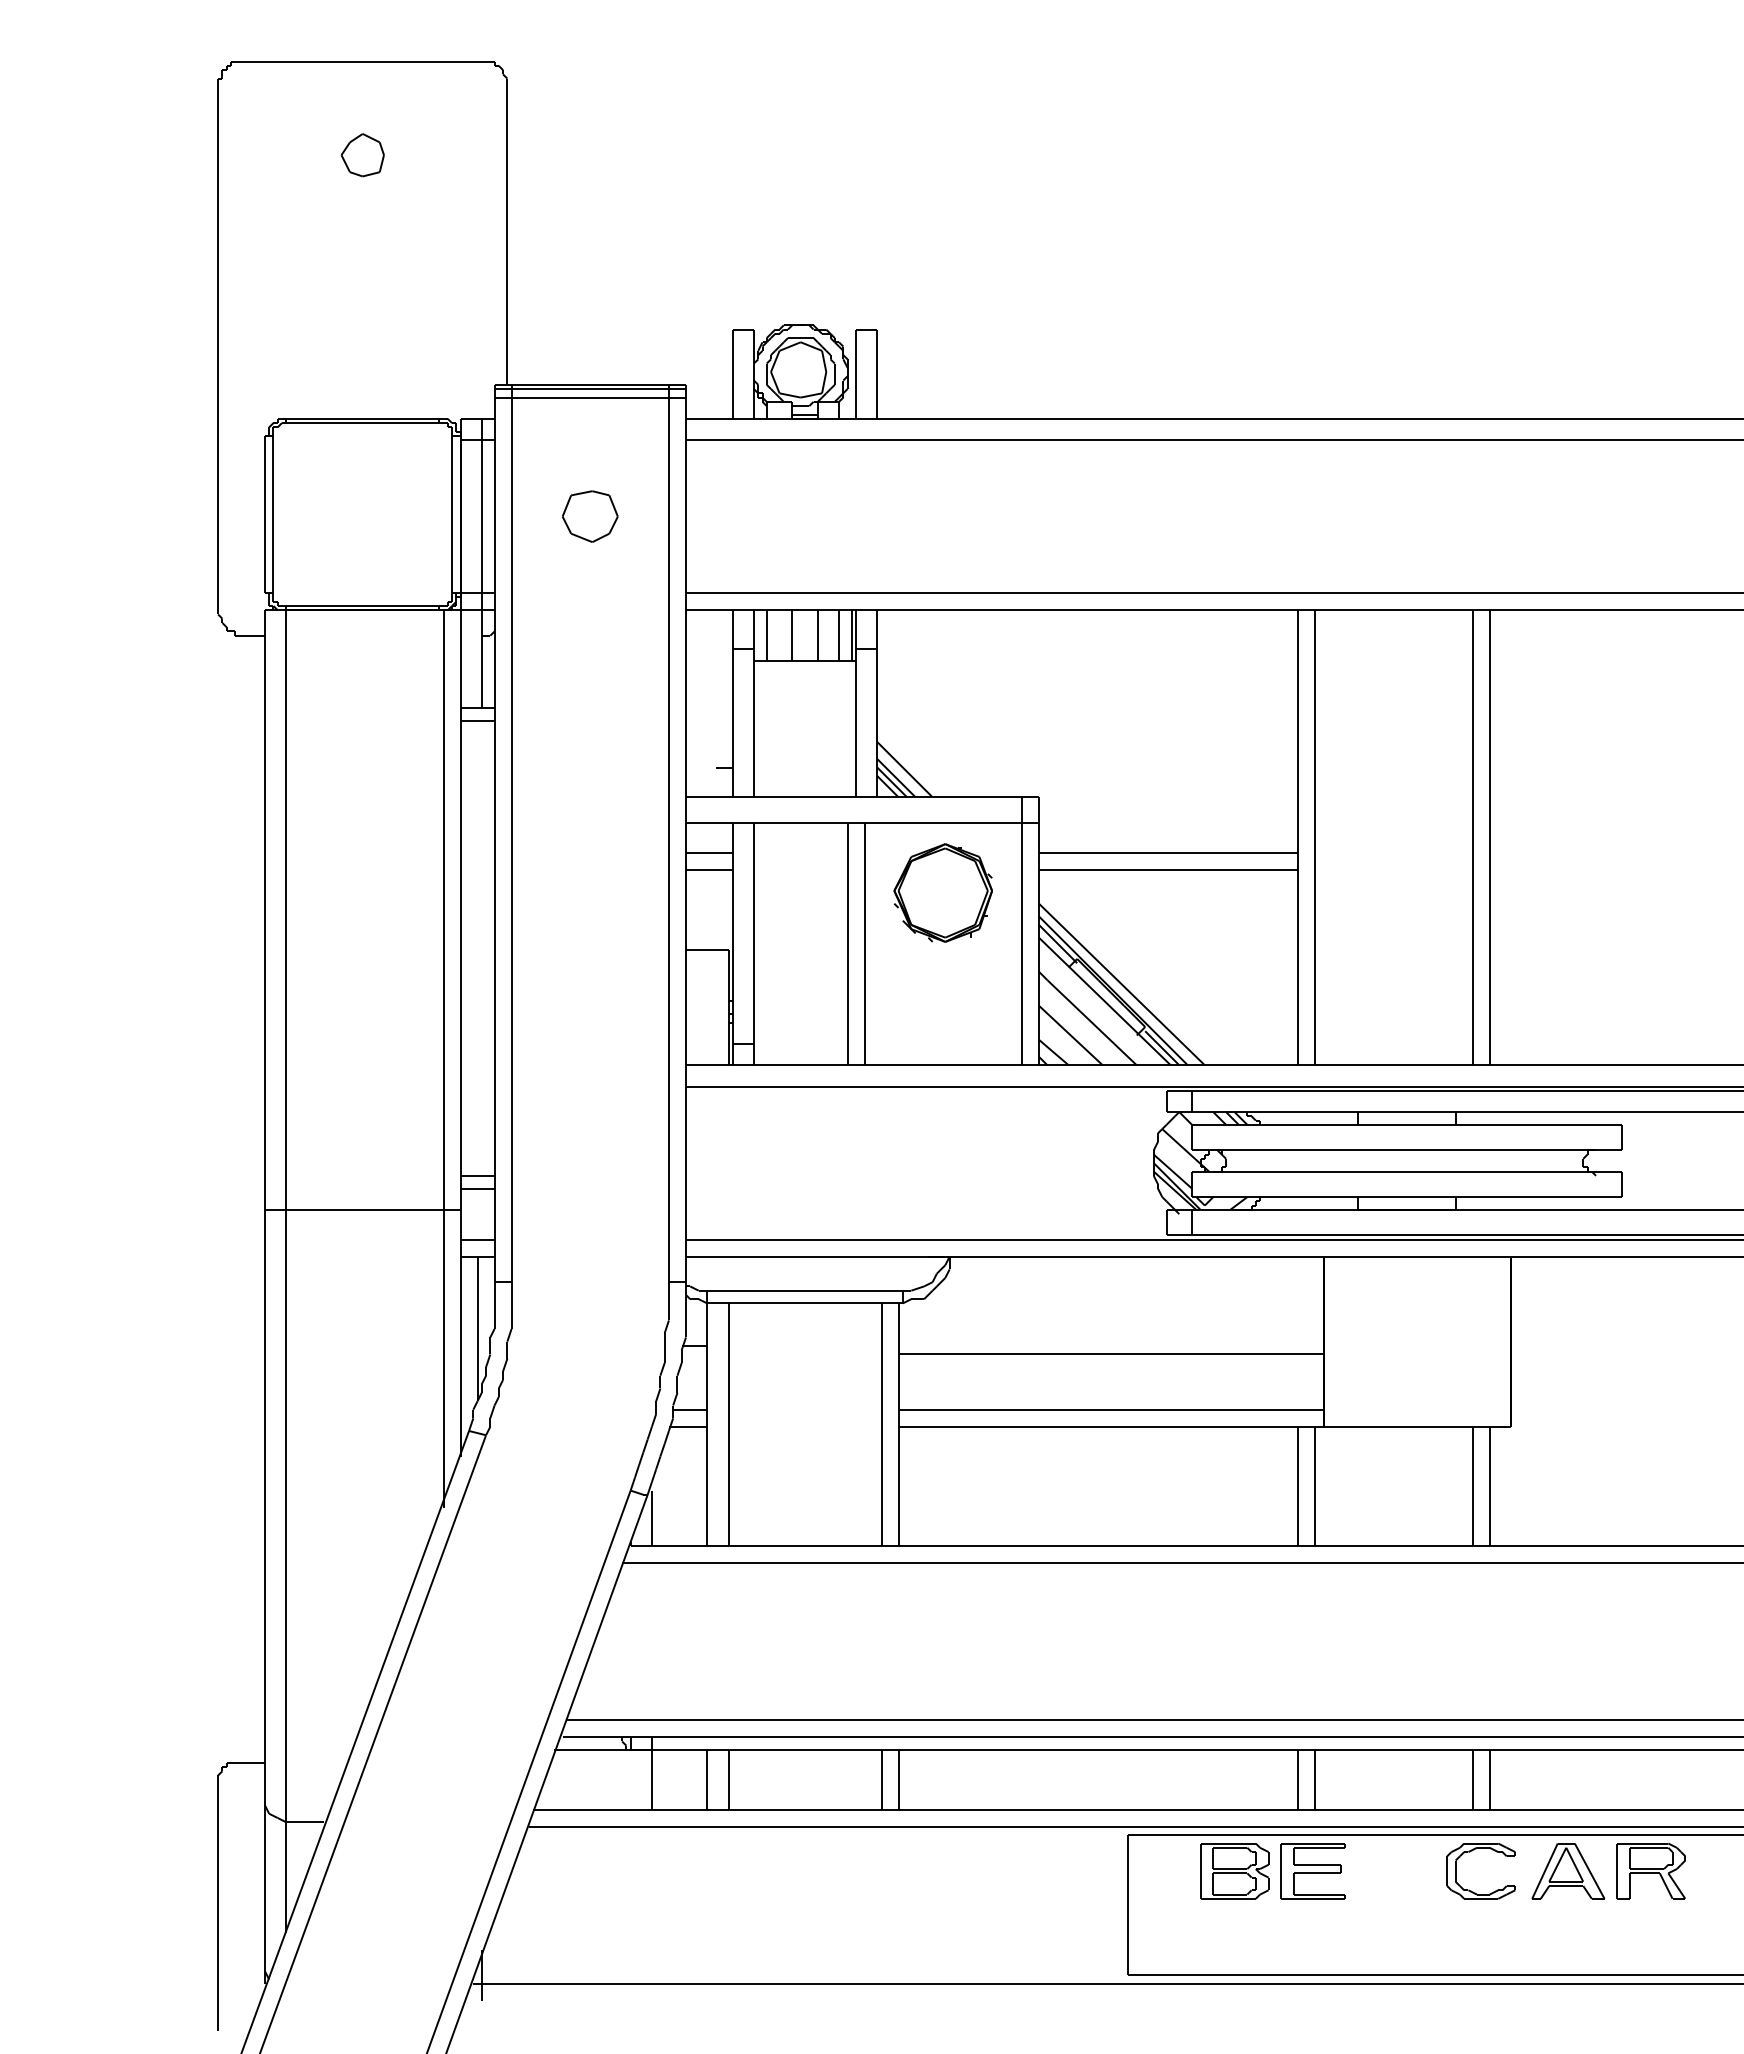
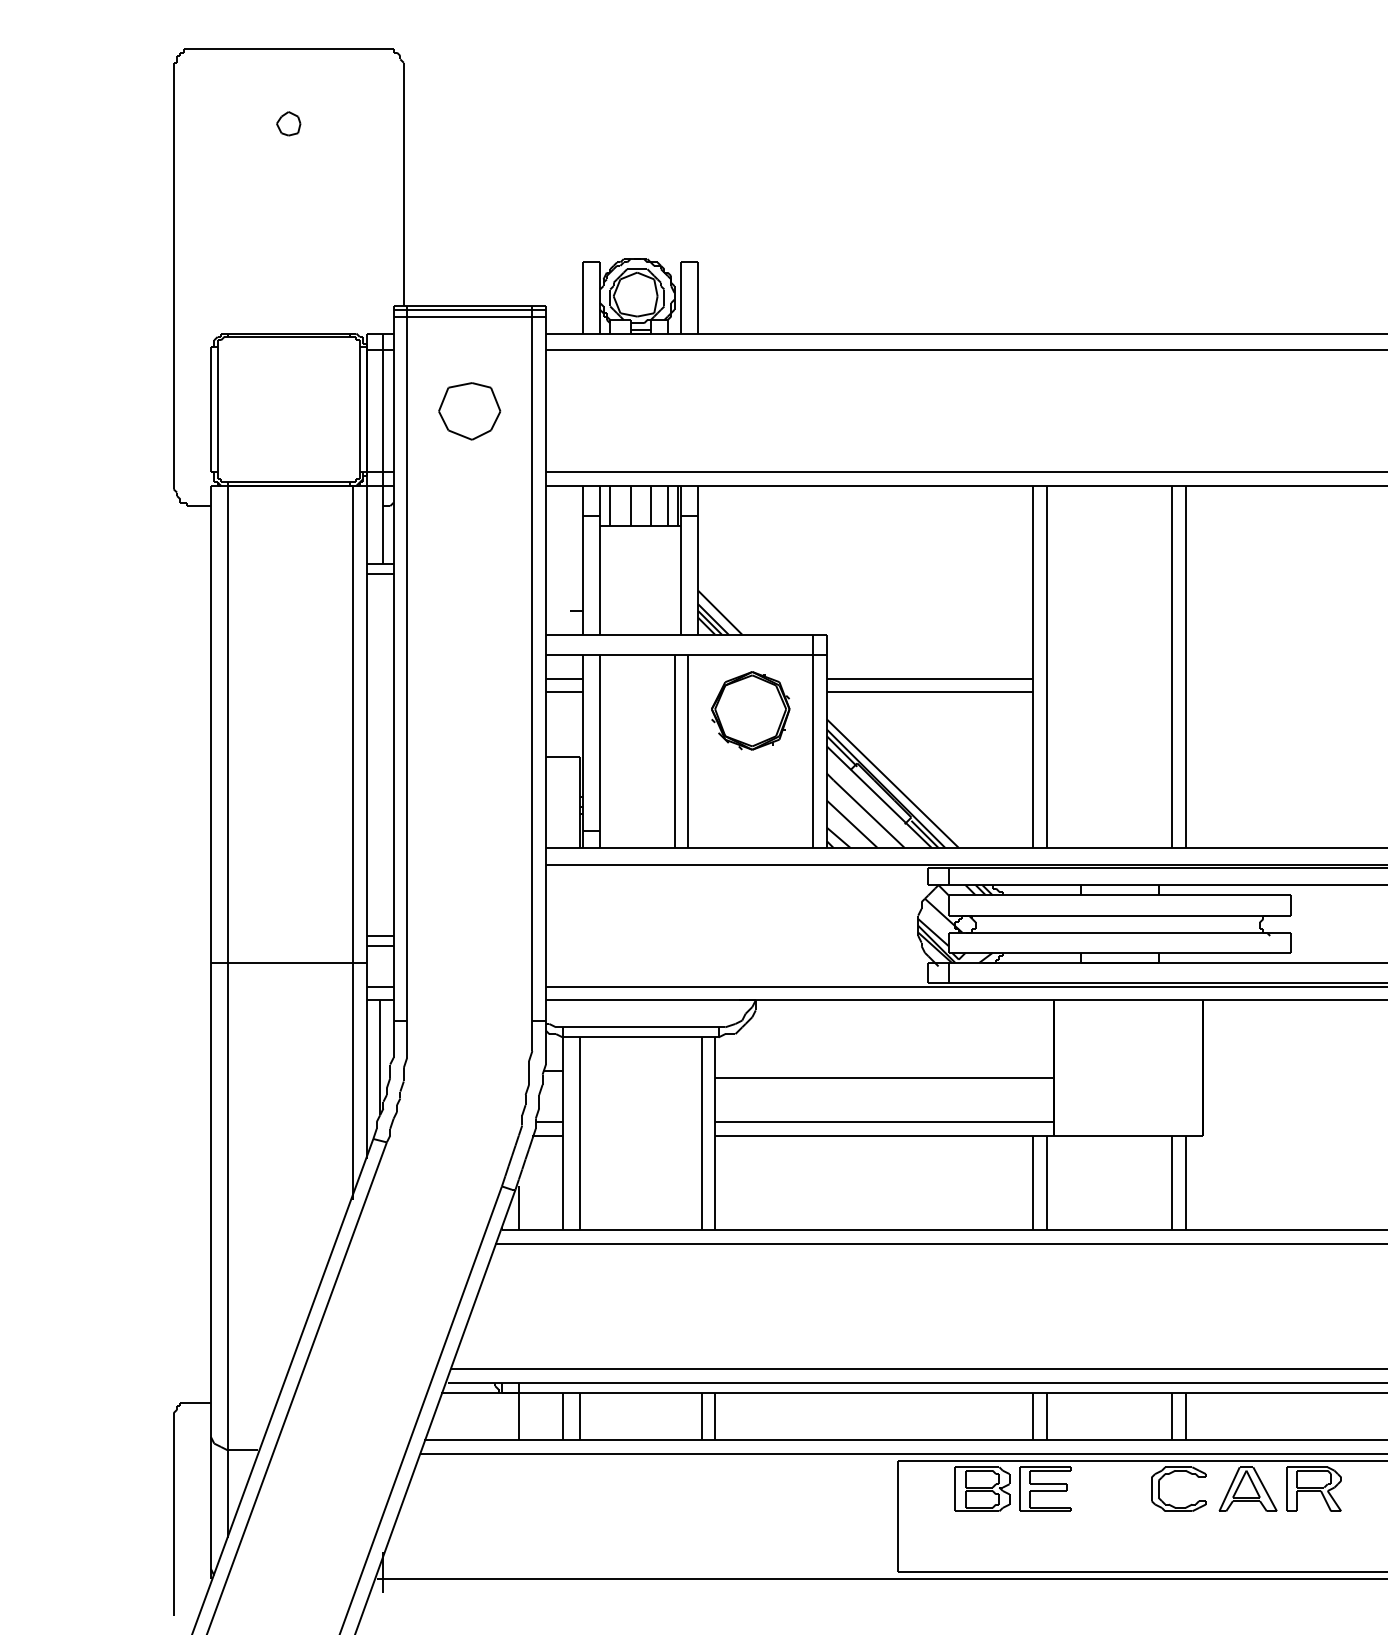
part: (362, 155) -> (288, 123), size x0.7
part: (590, 516) -> (469, 411), size x1.4

